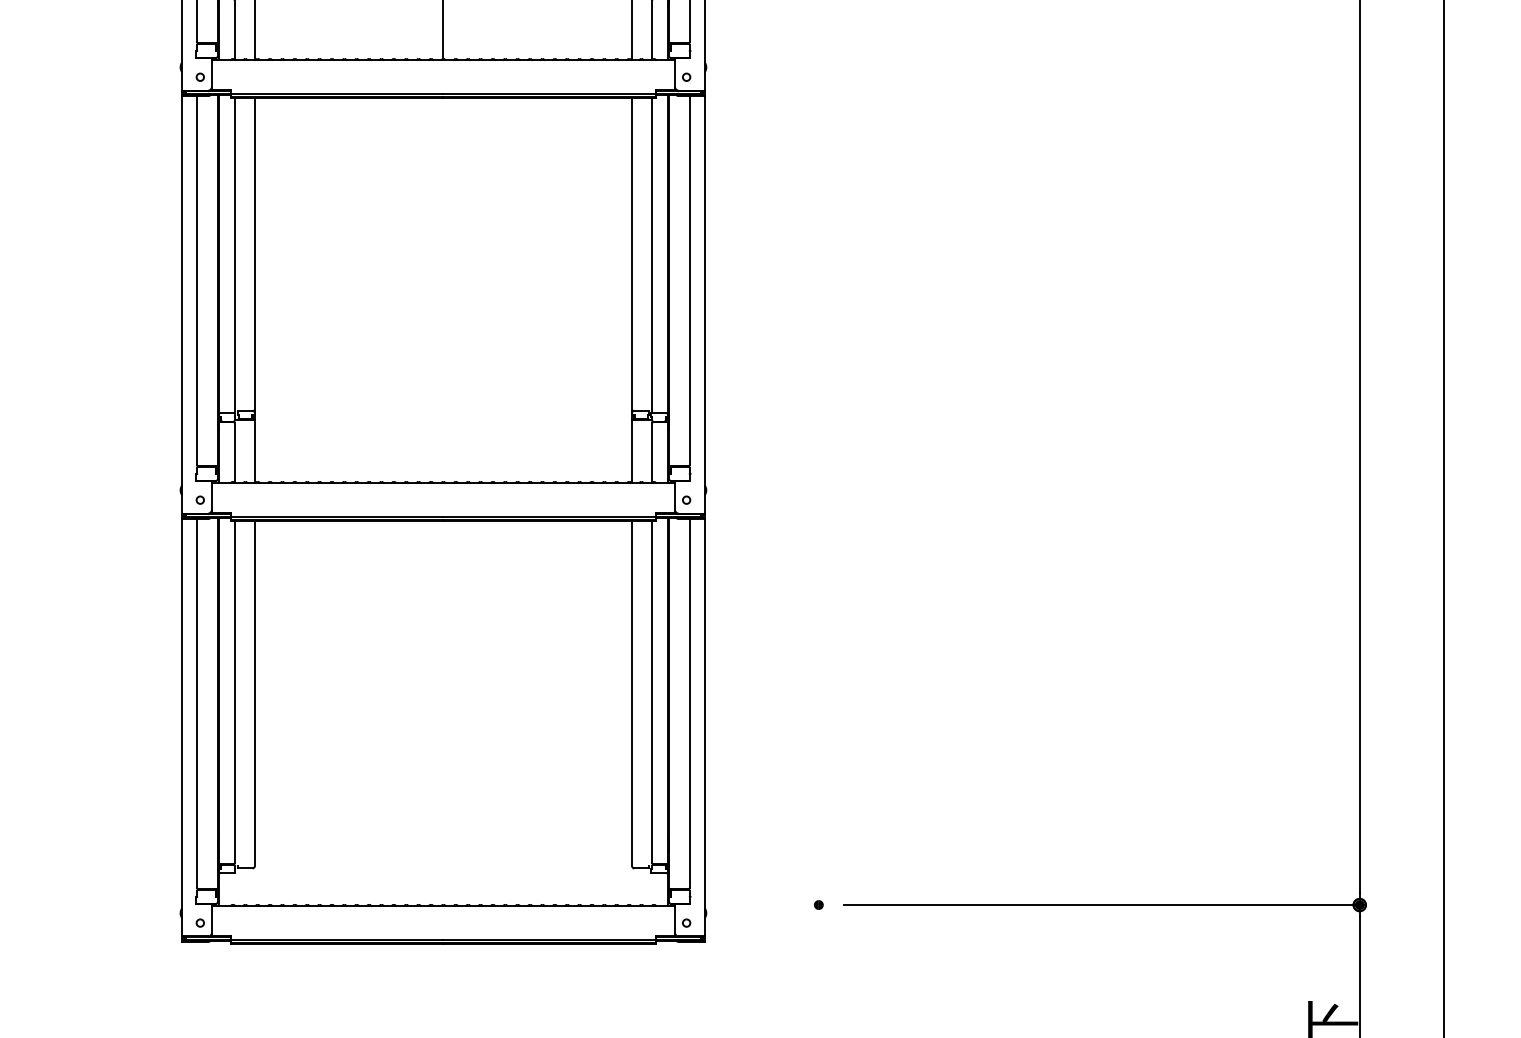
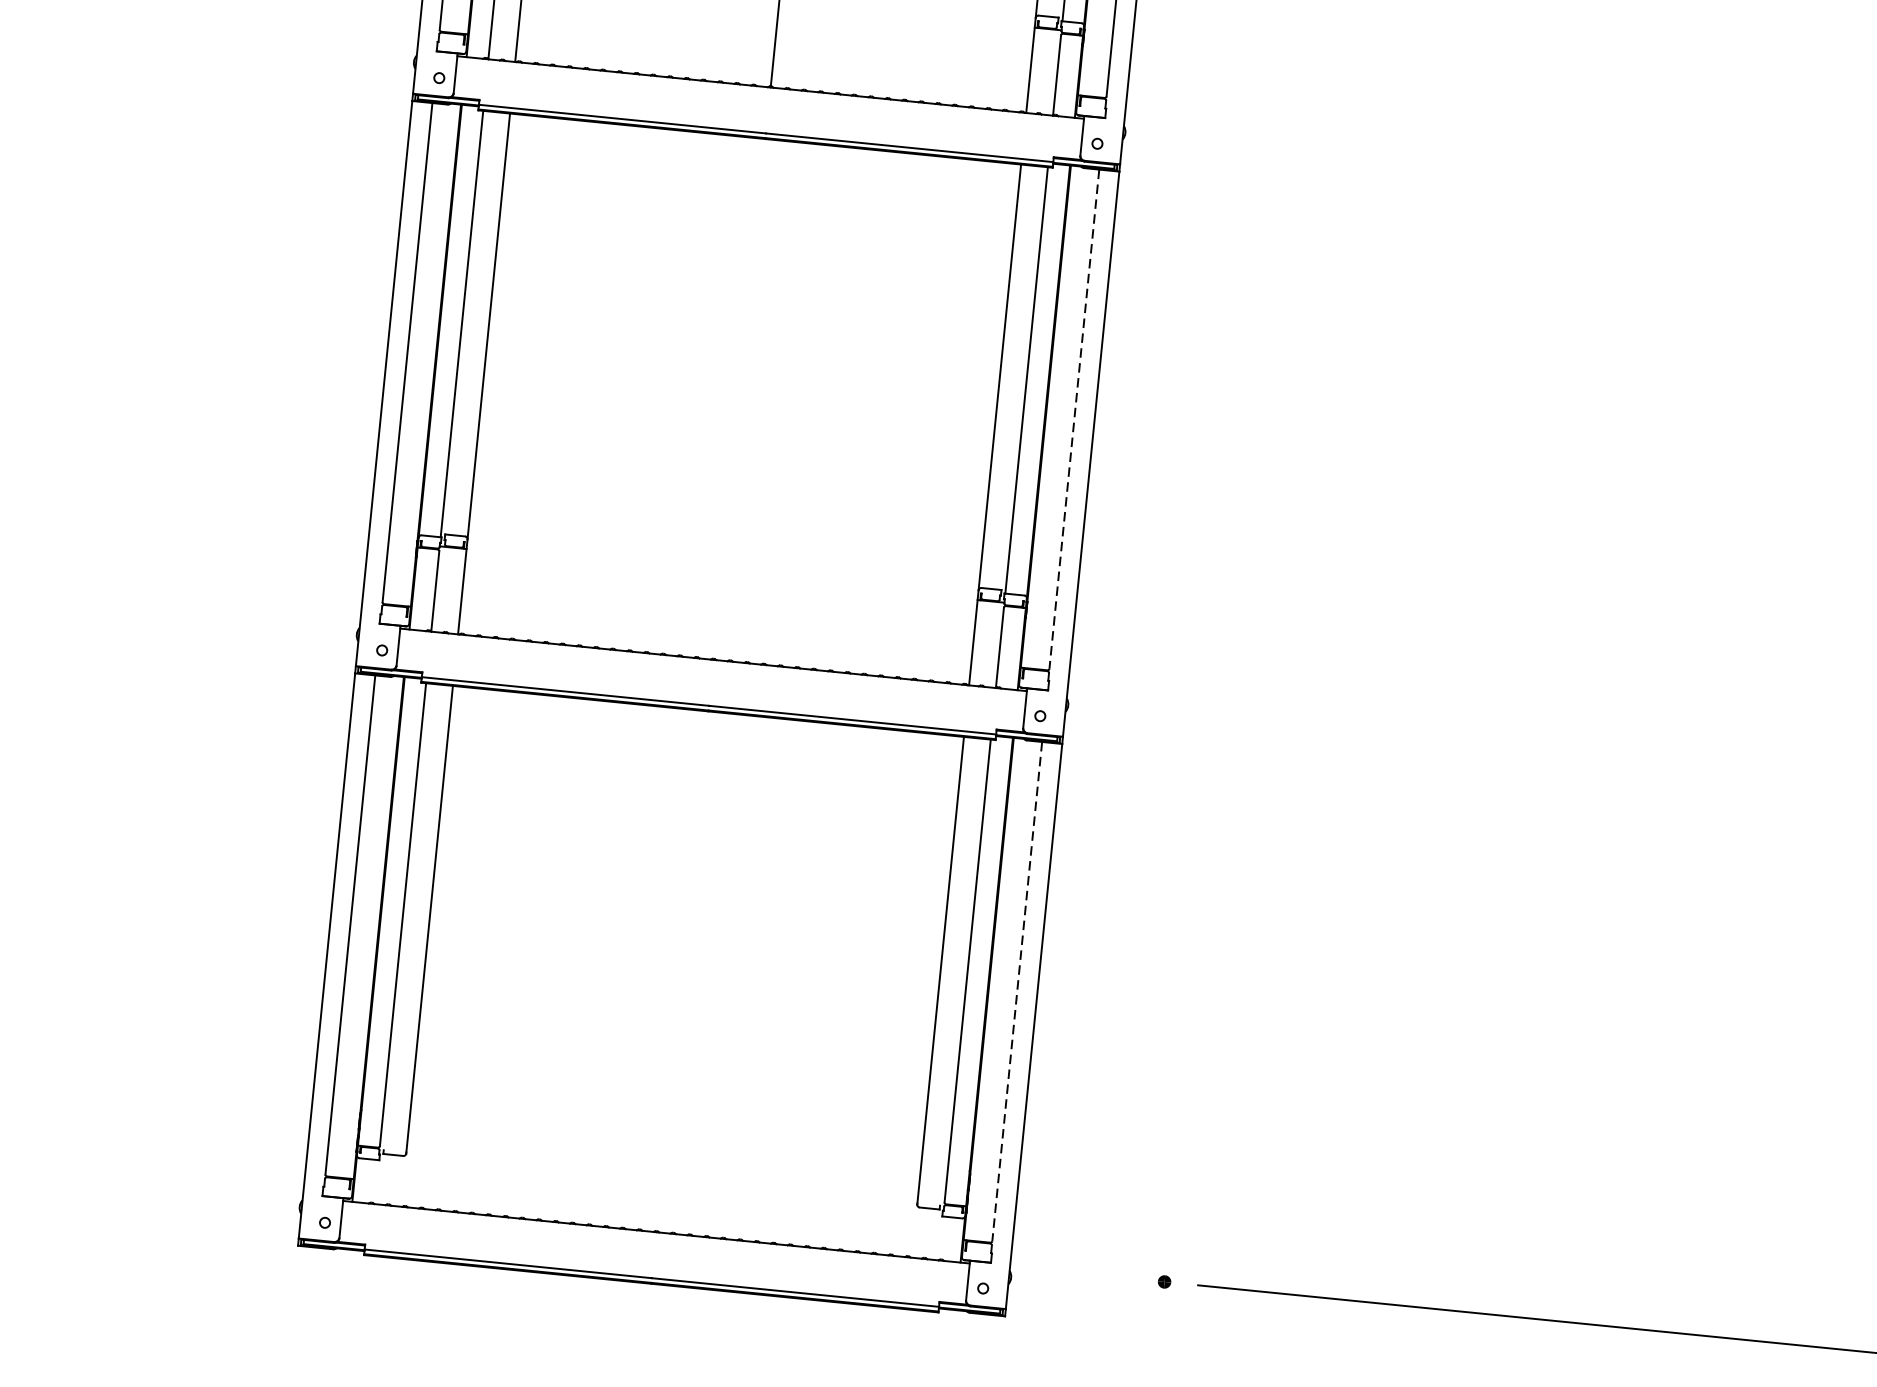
line: (689, 280) -> (1073, 419), solid -> dashed
line: (689, 703) -> (1016, 991), solid -> dashed

